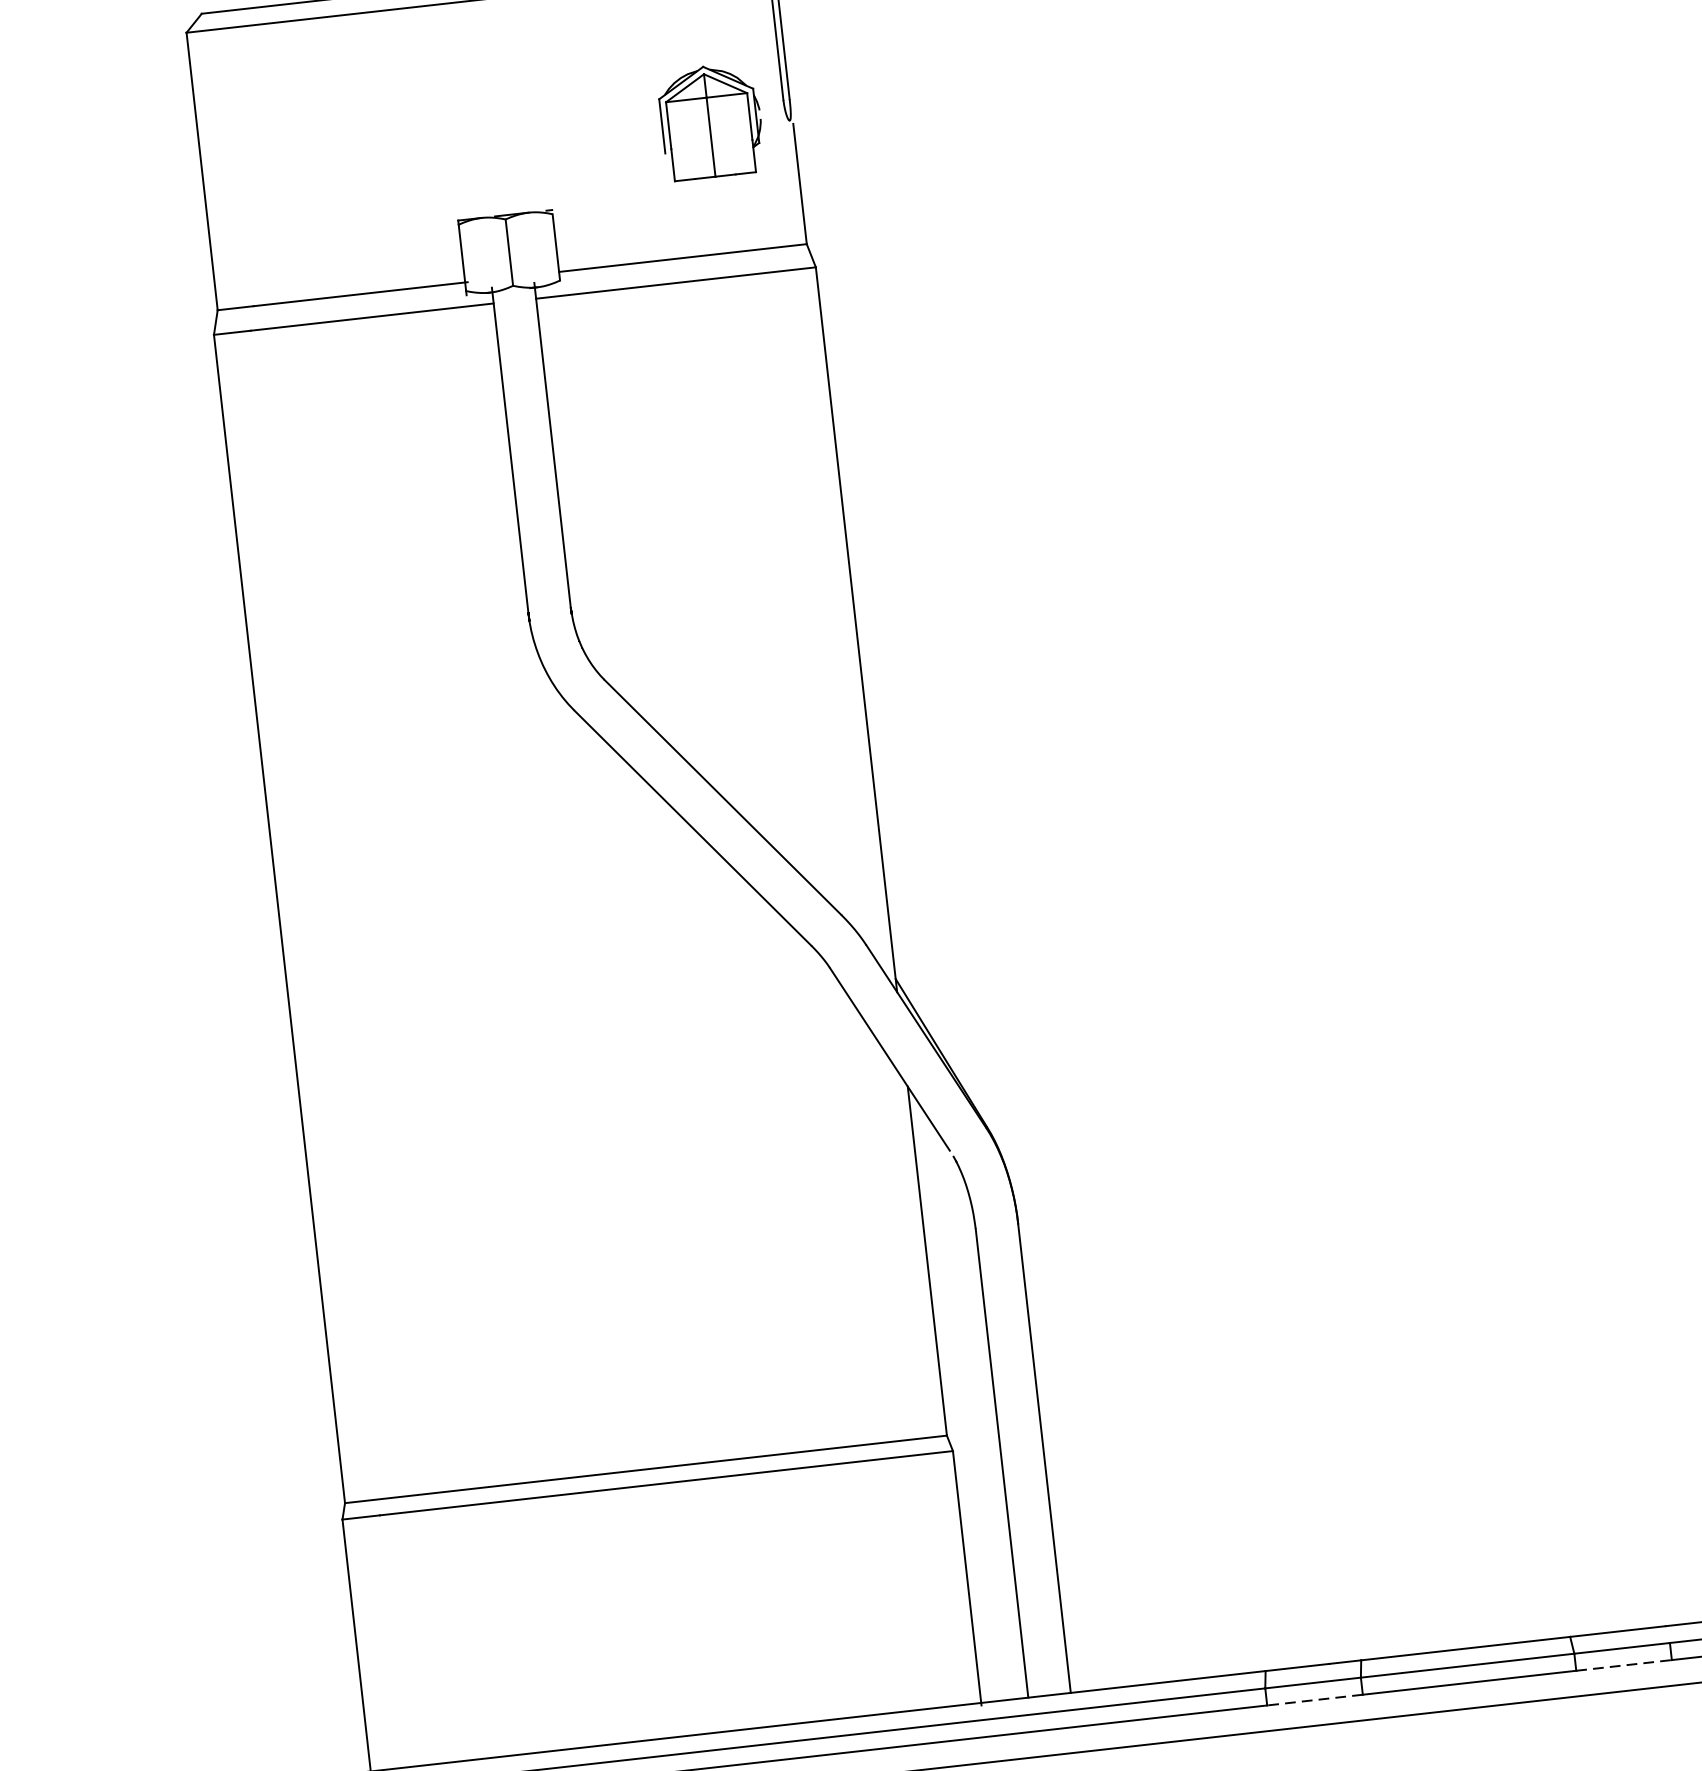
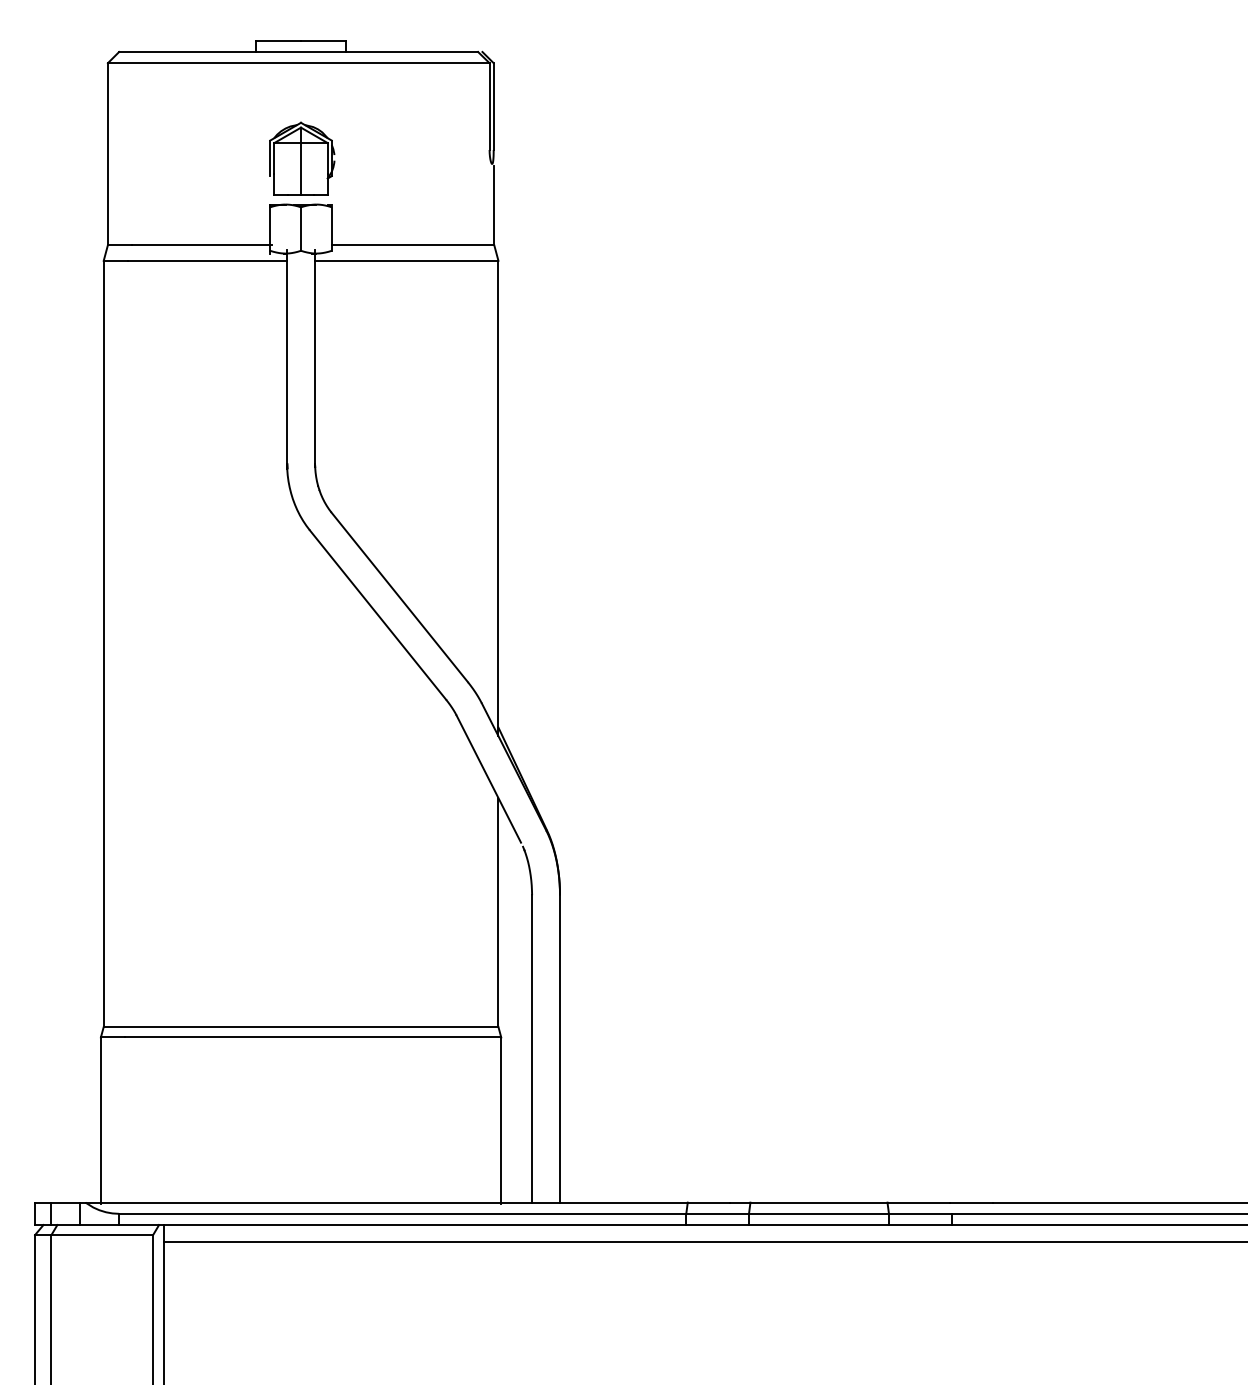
part: (711, 121) -> (302, 158), moved
line: (1624, 1666) -> (920, 1225), dashed -> solid
line: (1314, 1700) -> (717, 1225), dashed -> solid

